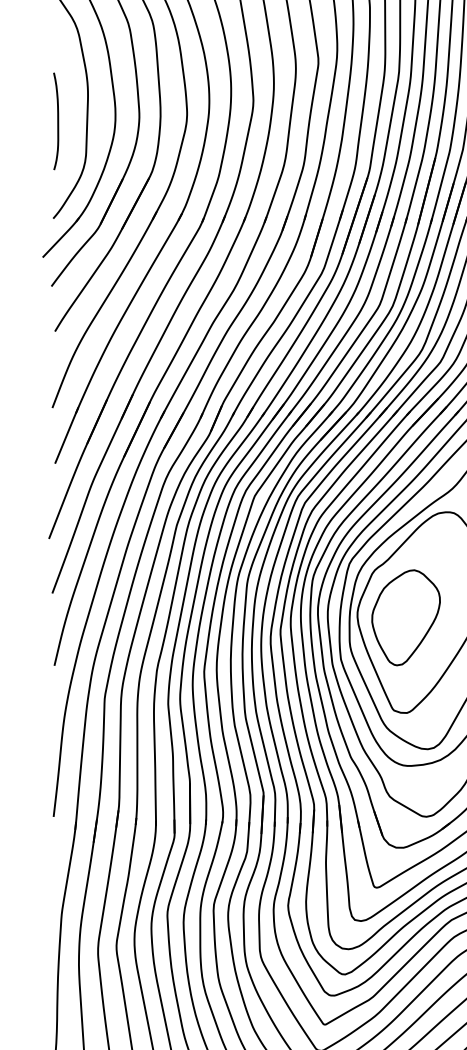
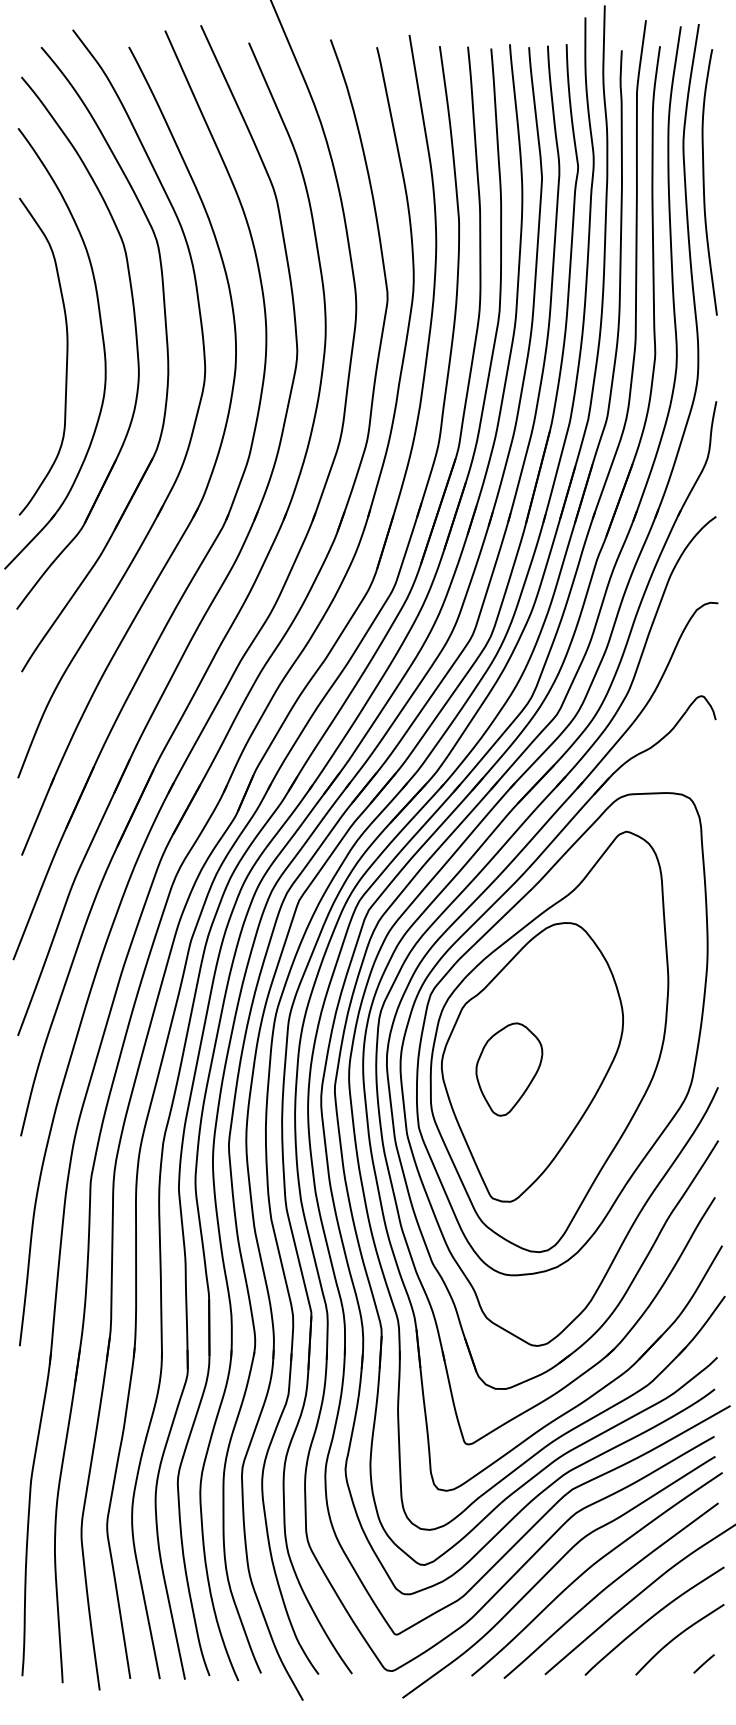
curve: (57, 120) -> (25, 379), removed
part: (406, 617) -> (509, 1069), size x0.7

